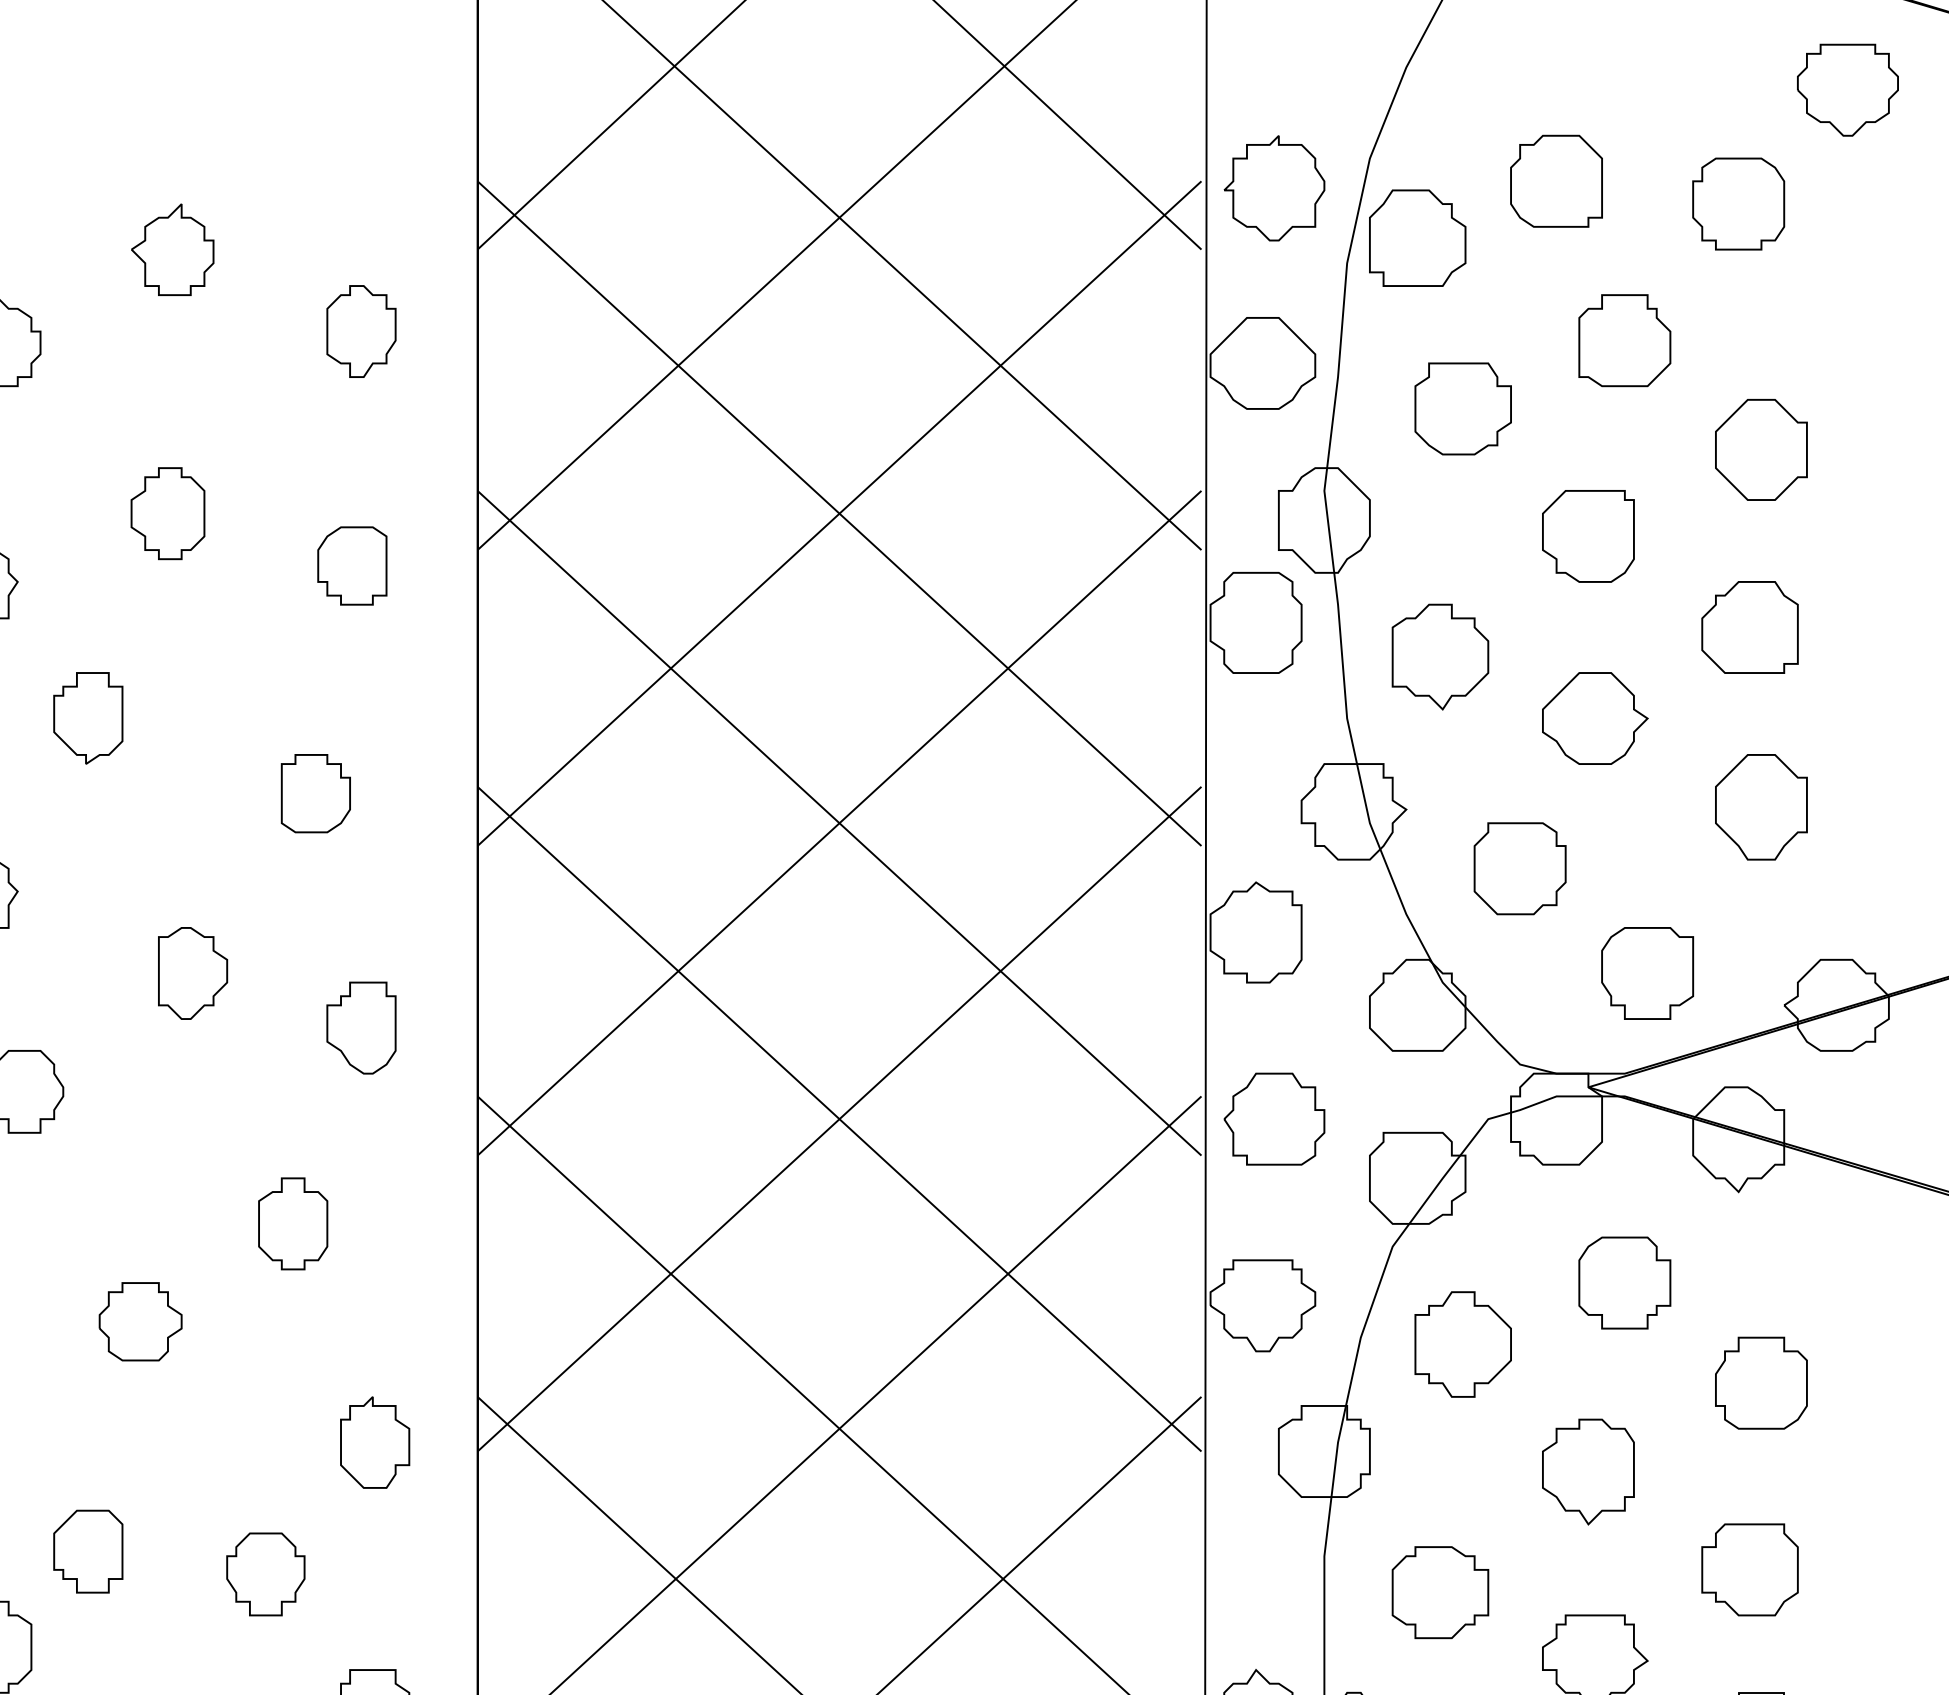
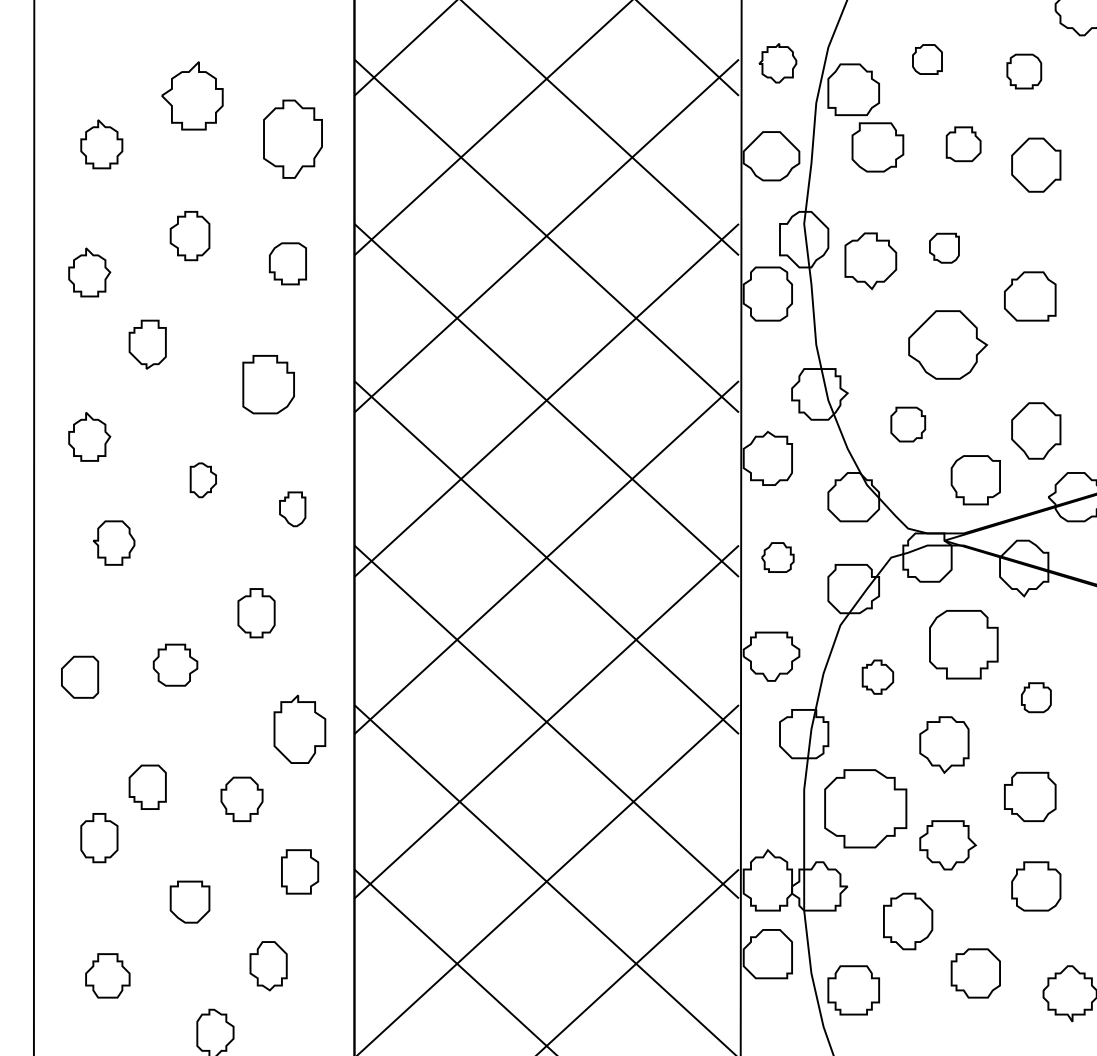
part: (1556, 181) -> (927, 59), size x0.6
part: (1274, 186) -> (777, 62), size x0.7
part: (1739, 203) -> (1024, 71), size x0.7
part: (172, 249) -> (192, 95), size x1.4
part: (360, 331) -> (292, 139), size x1.6
part: (1624, 341) -> (963, 144), size x0.7
part: (1462, 409) -> (877, 147), moved
part: (1761, 448) -> (1036, 164), moved
part: (1588, 537) -> (944, 248), size x0.6
part: (1439, 657) -> (870, 261), moved
part: (1594, 717) -> (947, 344), size x1.4
part: (315, 793) -> (268, 384), size x1.4
part: (1761, 806) -> (1036, 430), moved
part: (1520, 868) -> (908, 424), size x0.7
part: (193, 973) -> (203, 480), size x0.7
part: (360, 1028) -> (292, 509), size x0.7
part: (1274, 1118) -> (777, 557), size x0.6
part: (1624, 1282) -> (963, 644), size x1.4
part: (1462, 1343) -> (877, 676), size x0.6
part: (1761, 1382) -> (1036, 697), size x0.6
part: (375, 1442) -> (300, 729), size x1.4
part: (1439, 1593) -> (865, 809), size x1.6

